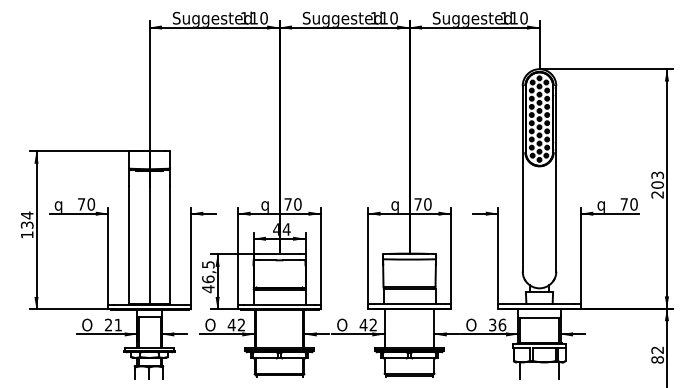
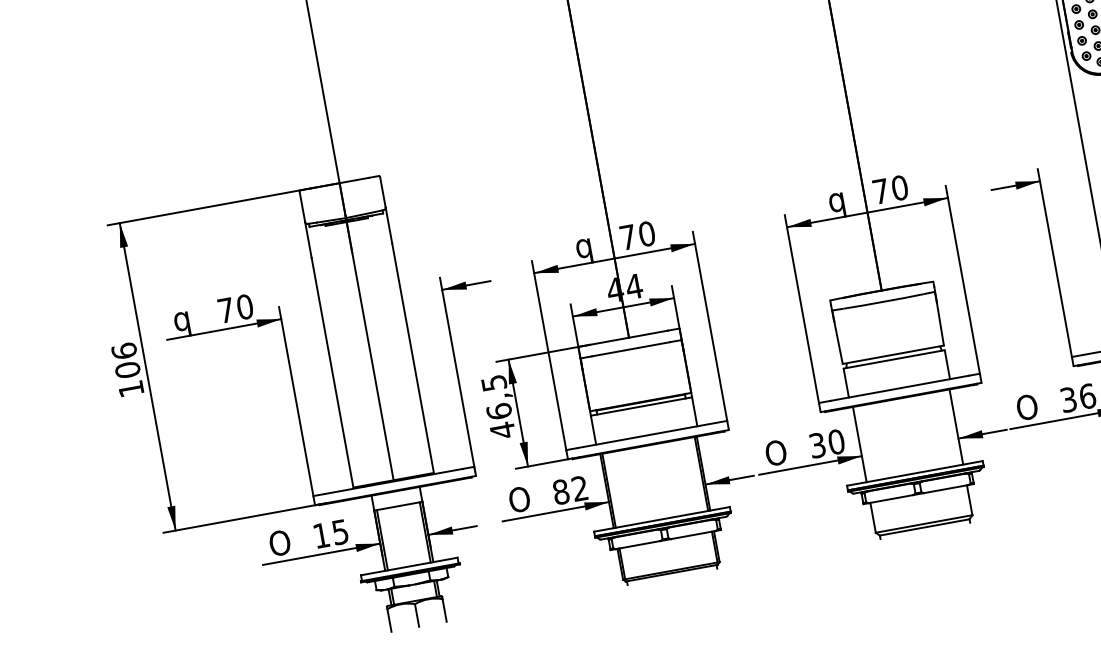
text: (26, 219) -> (124, 359), 134 -> 106
text: (113, 324) -> (330, 532), 21 -> 15
text: (231, 324) -> (560, 491), 42 -> 82
text: (368, 324) -> (826, 442), 42 -> 30

